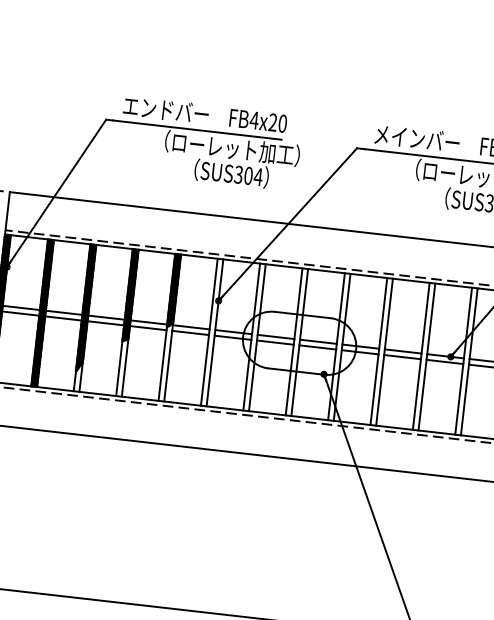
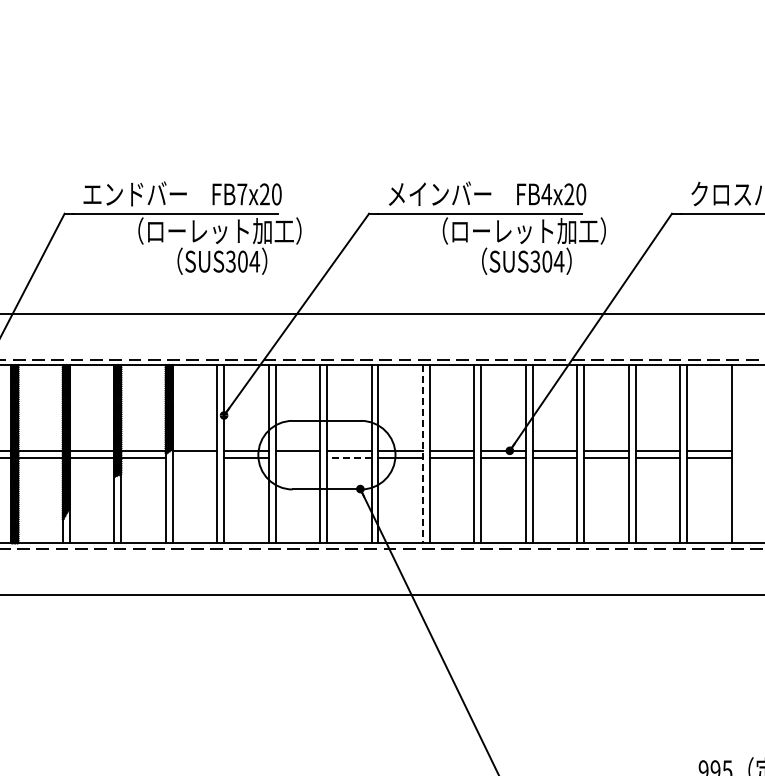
text: (253, 120) -> (241, 194), FB4x20 -> FB7x20
line: (190, 332) -> (194, 457), removed
line: (275, 342) -> (297, 457), removed
line: (317, 347) -> (348, 457), solid -> dashed
line: (378, 351) -> (422, 454), solid -> dashed

